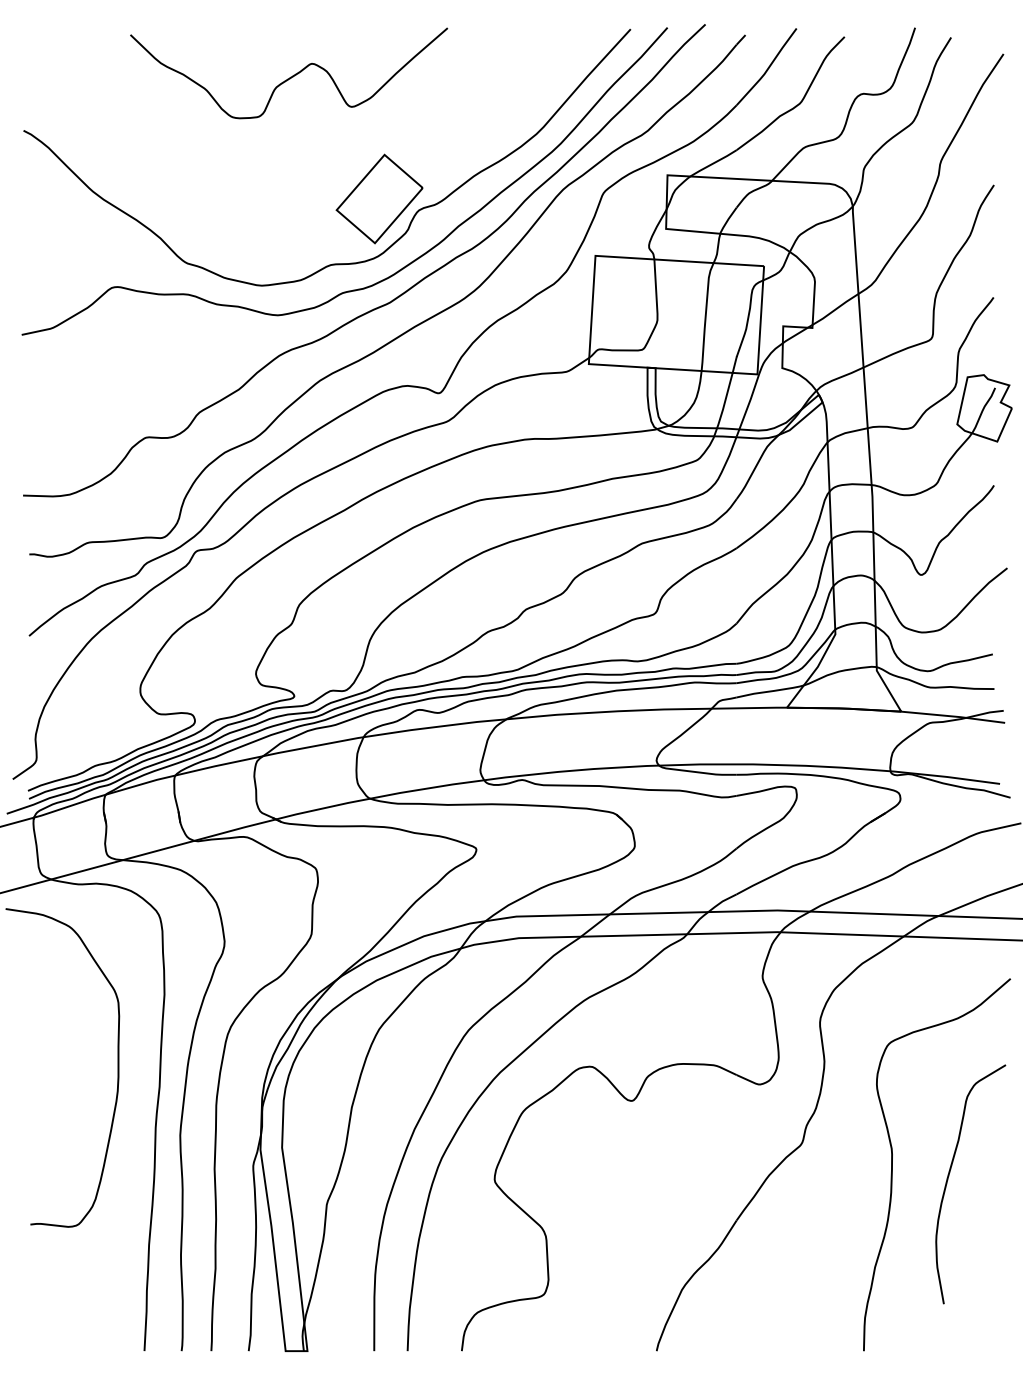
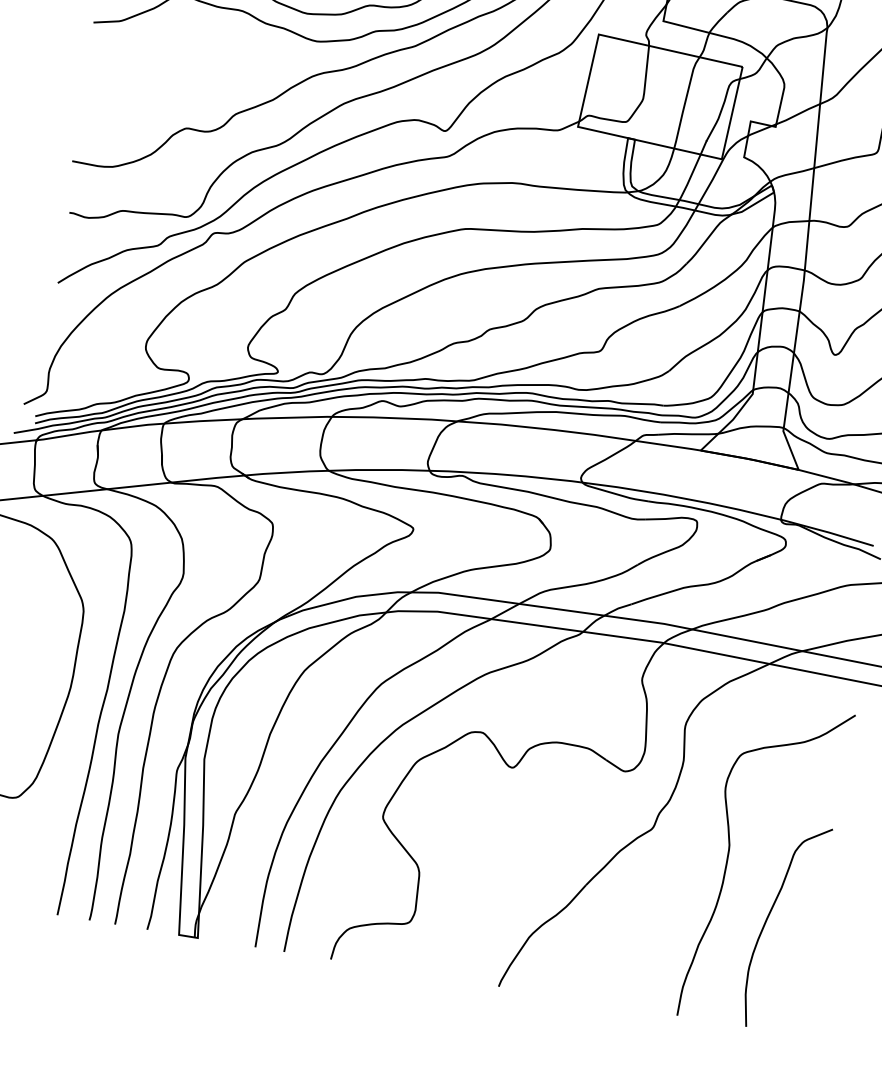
curve: (948, 1180) -> (767, 920), moved

